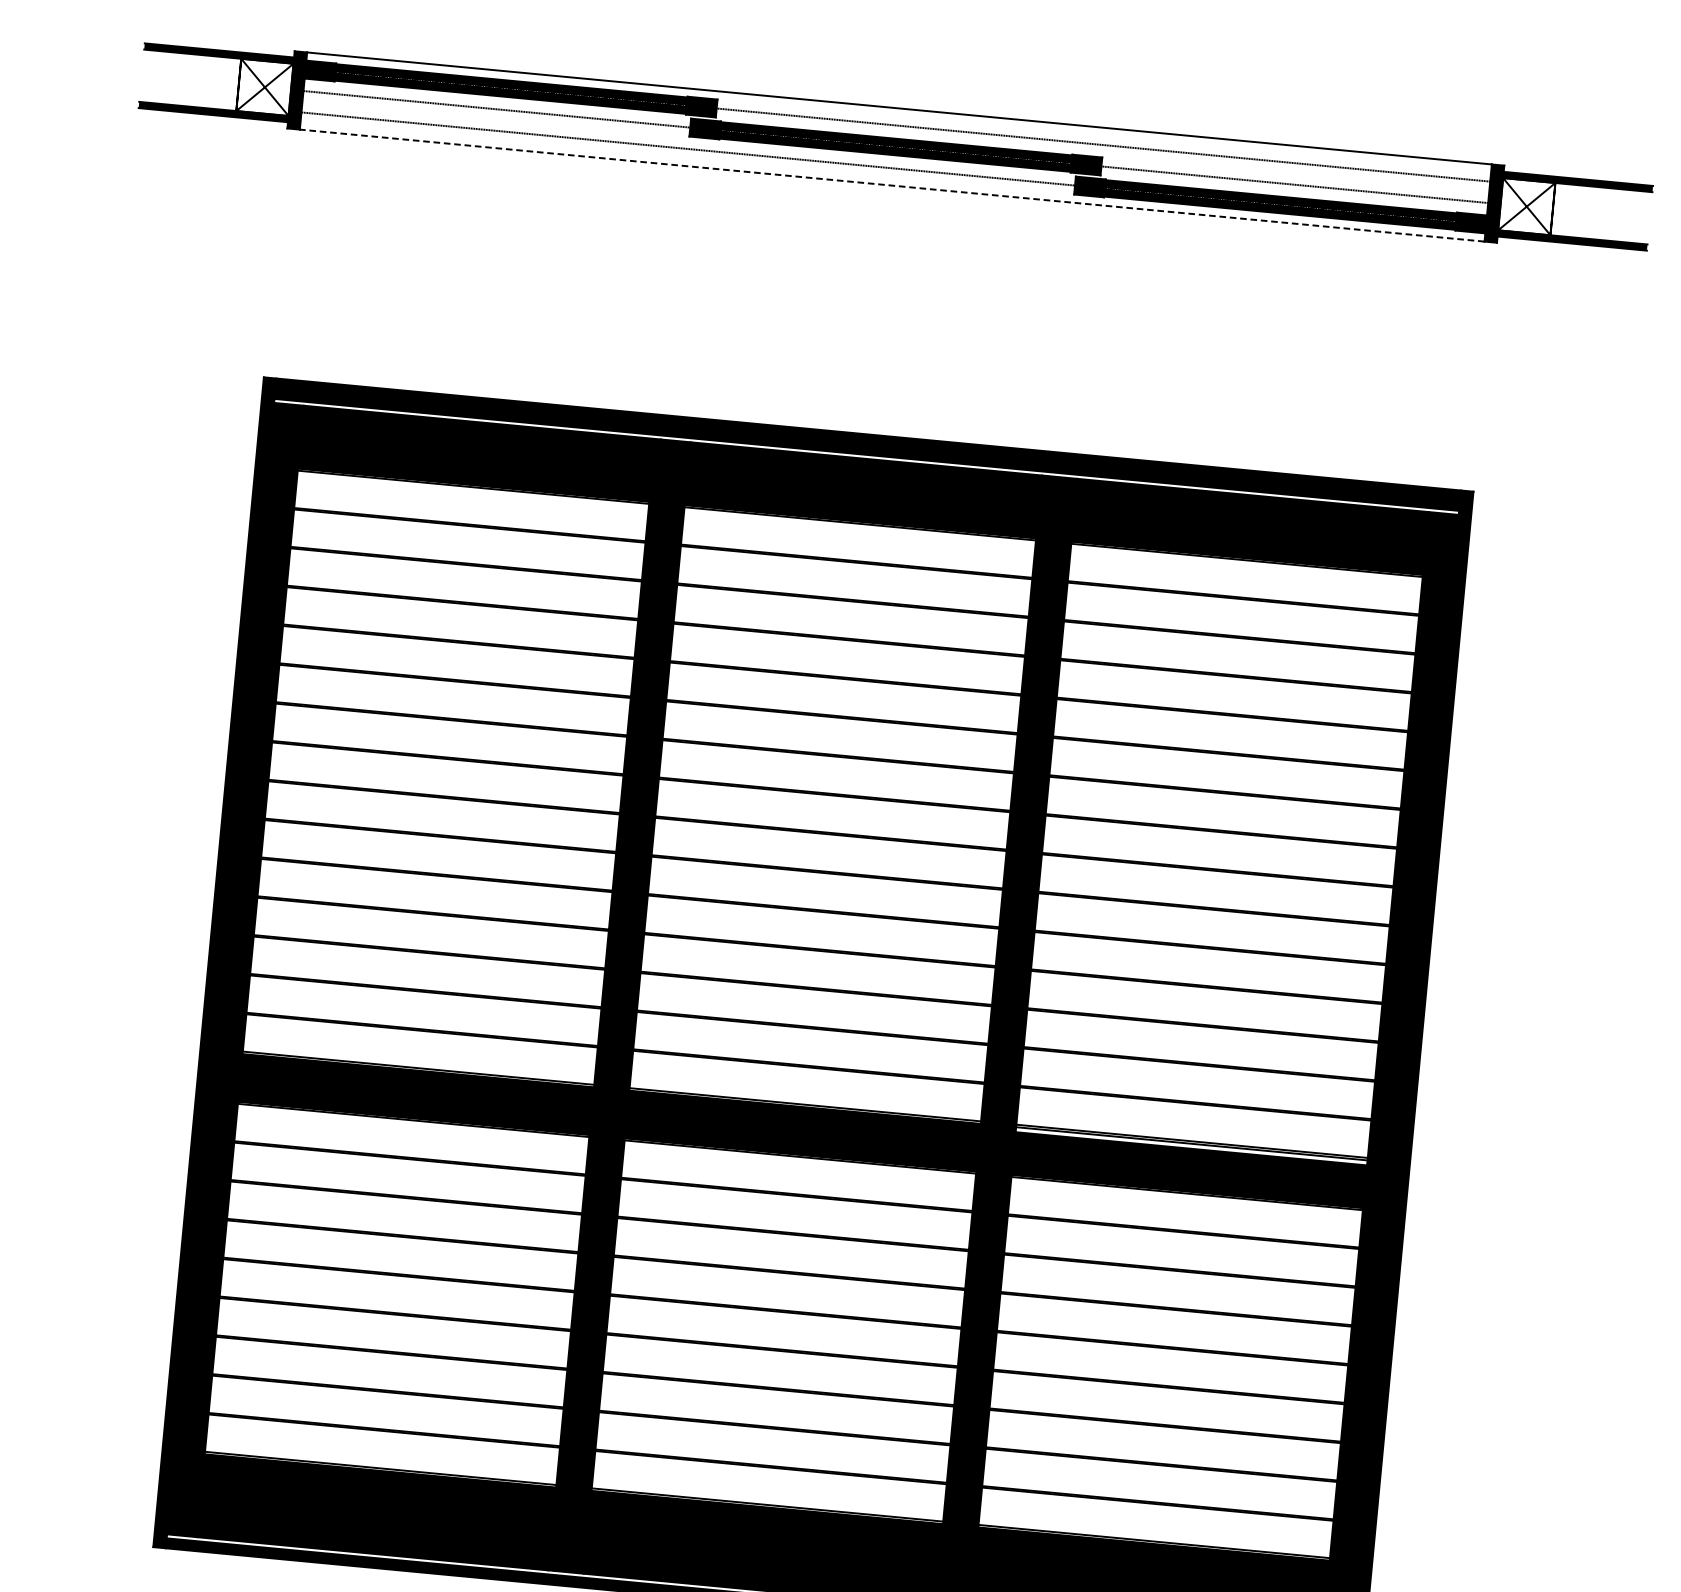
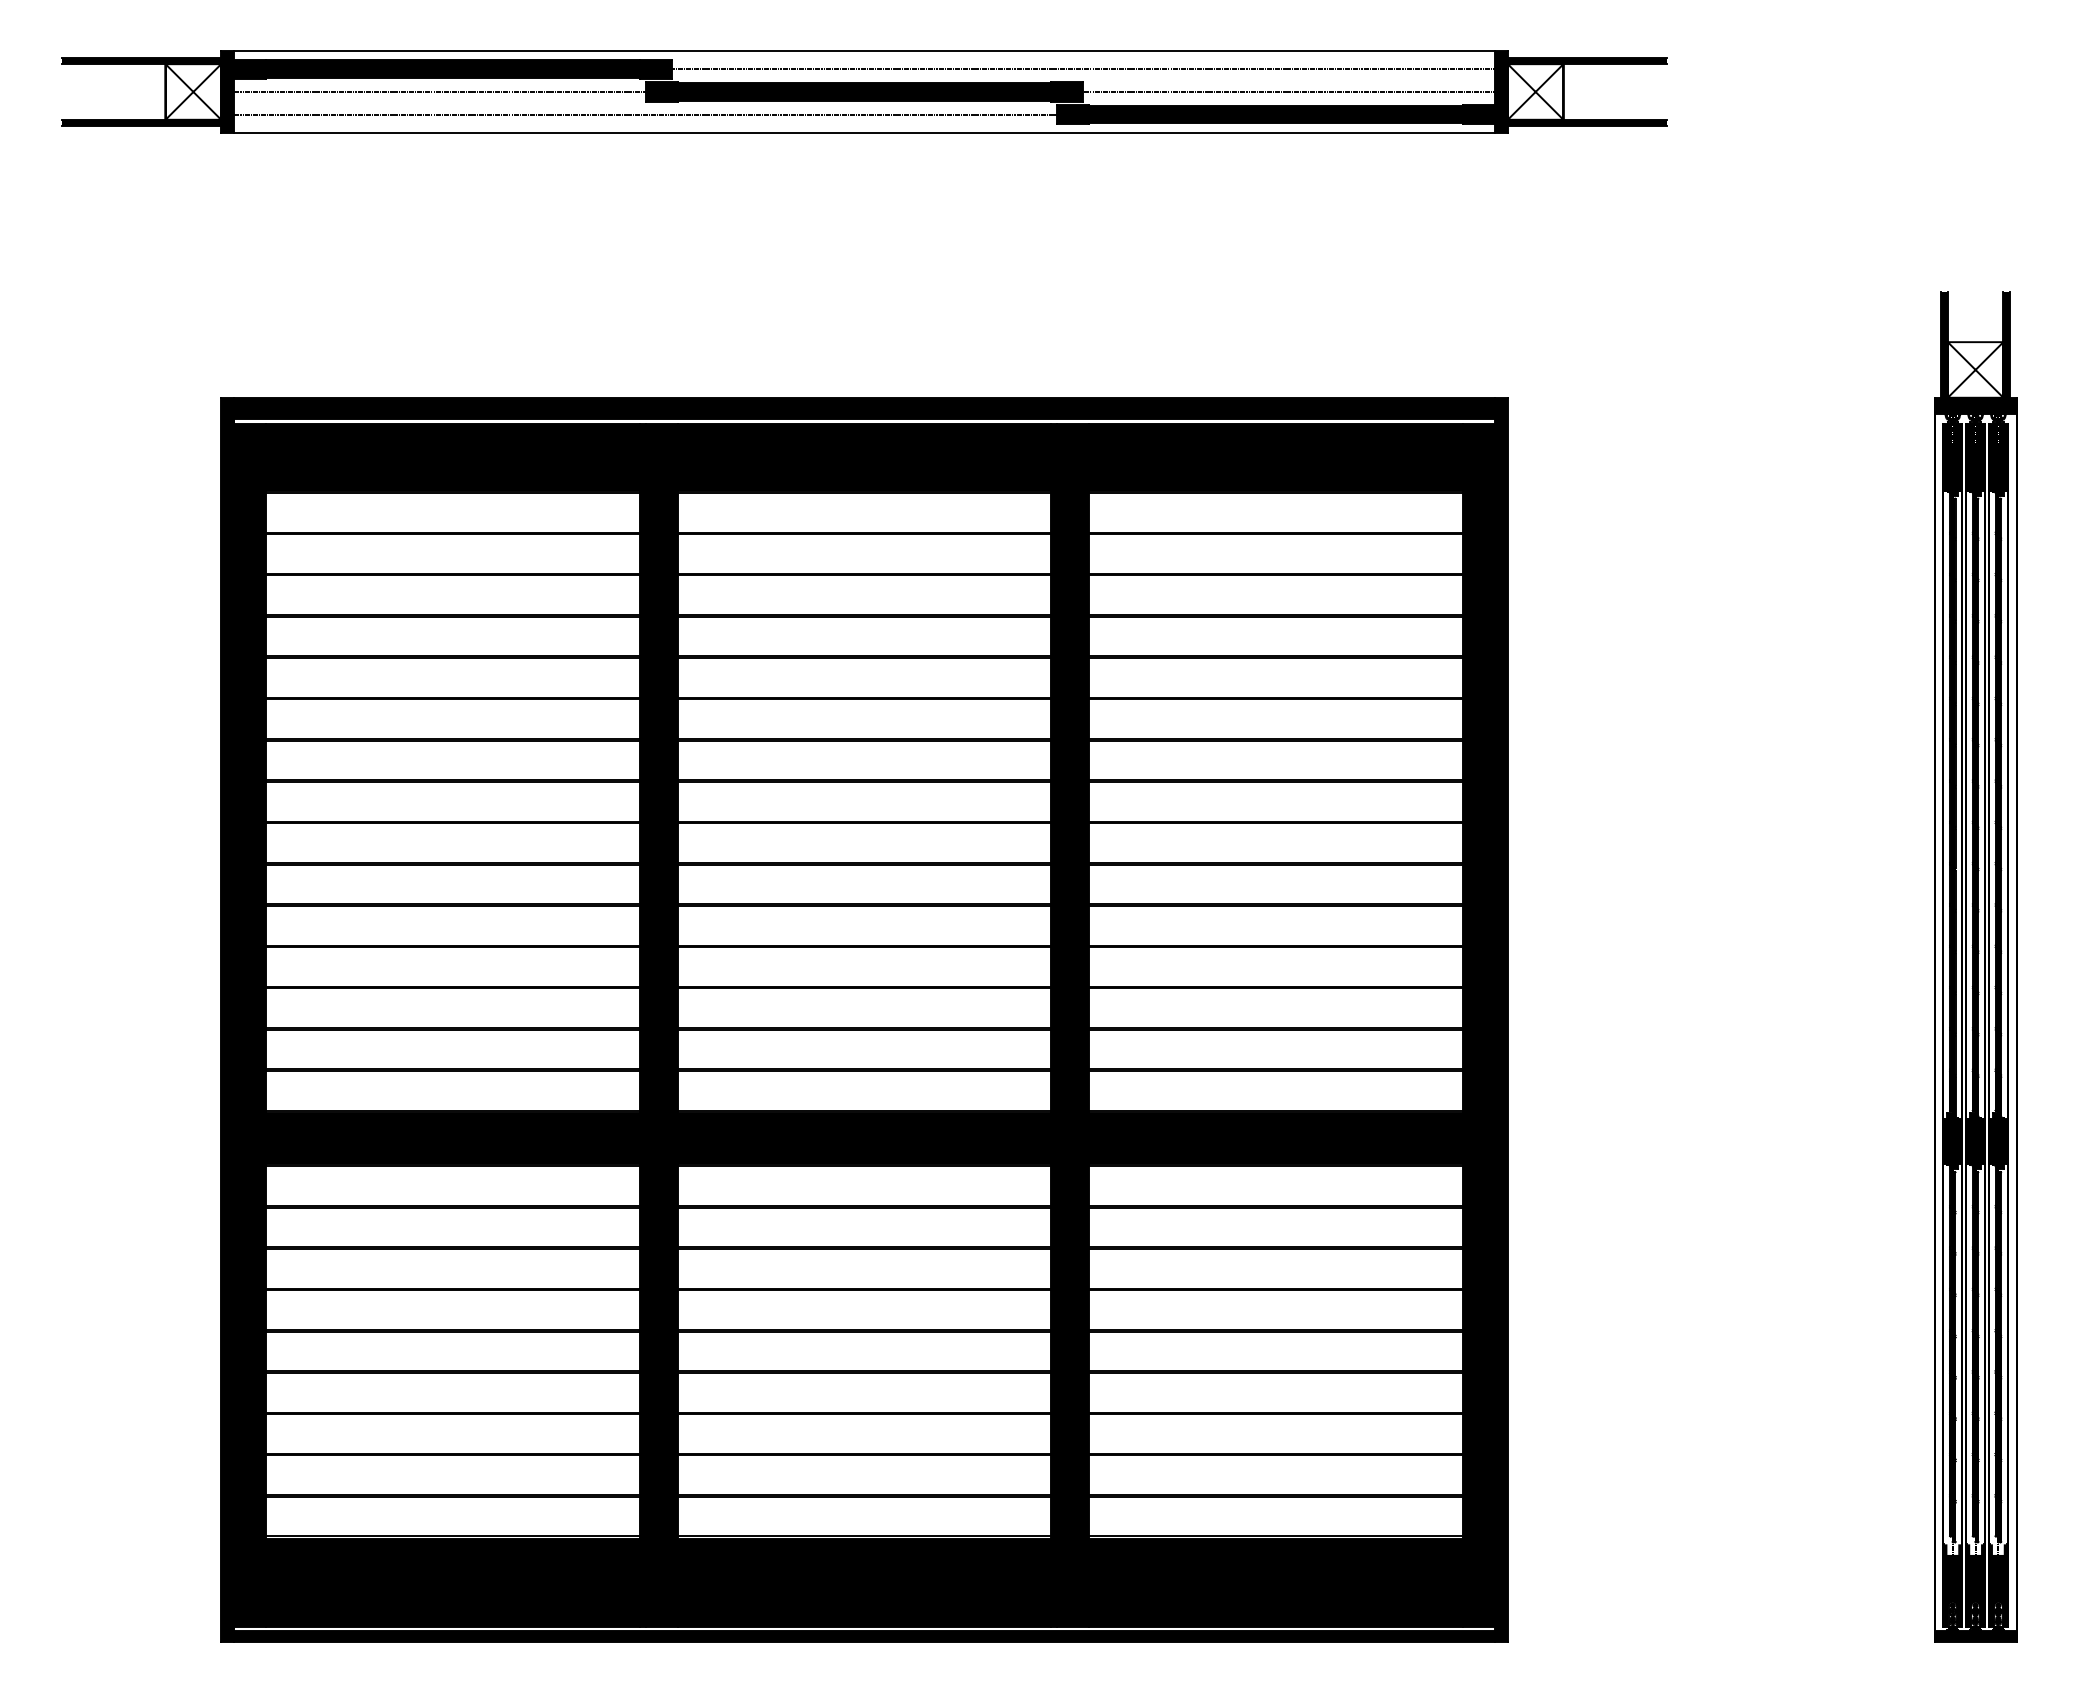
line: (892, 186) -> (864, 133), dashed -> solid
fill: (1191, 1145) -> (1275, 1115), added

